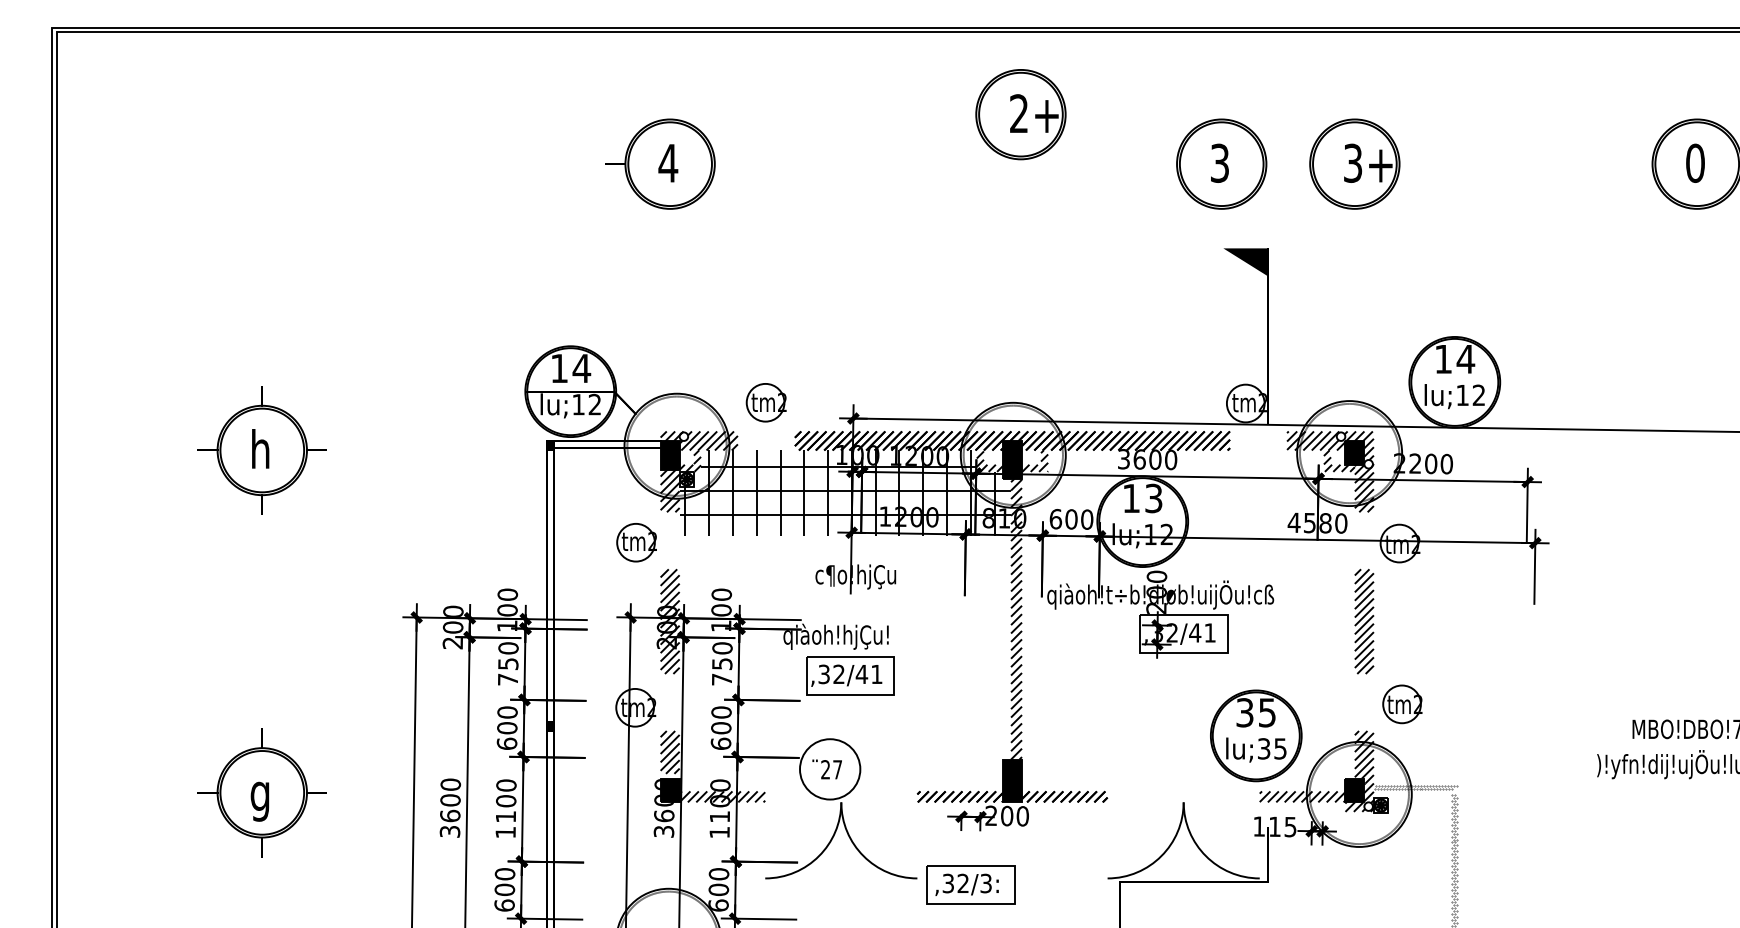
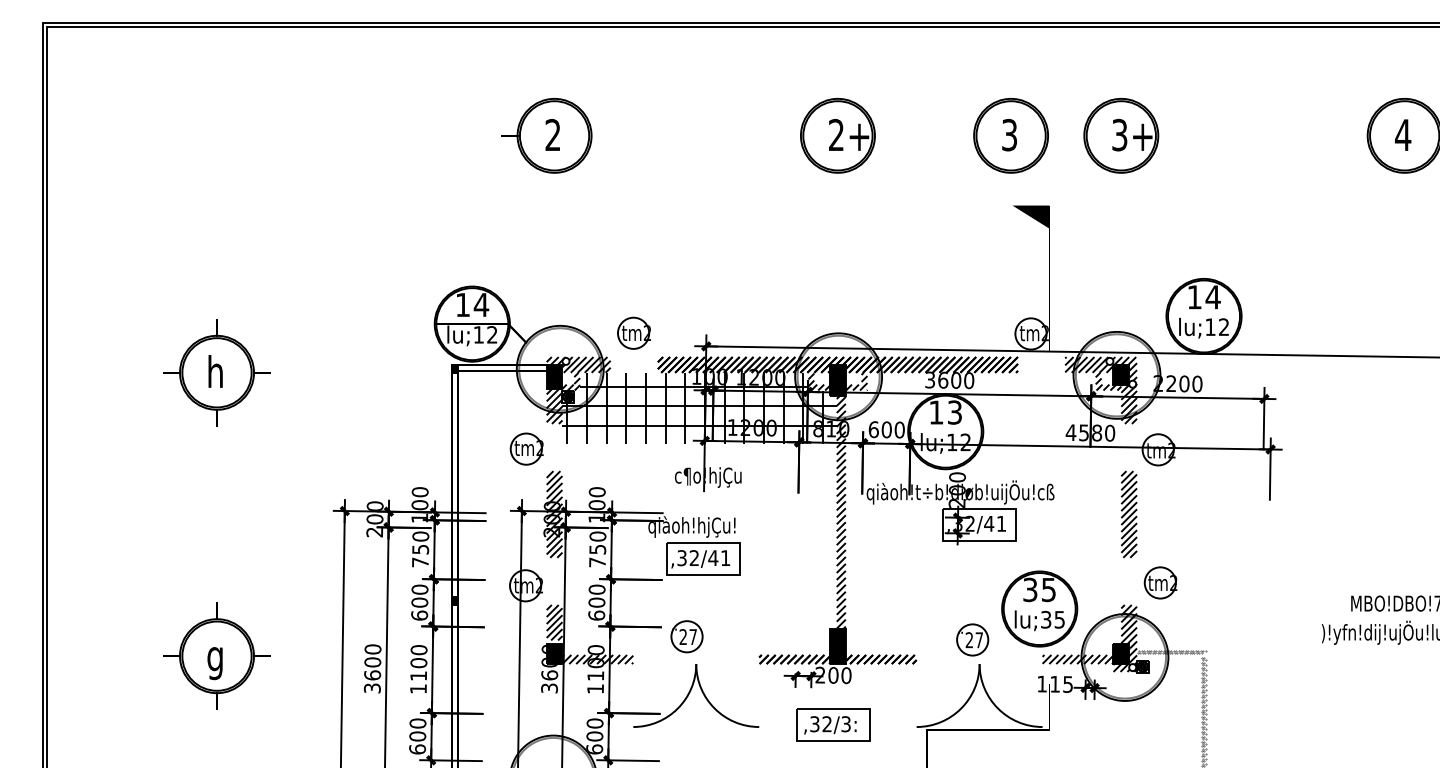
part: (1020, 114) -> (837, 135), moved
text: (667, 162) -> (552, 134), 4 -> 2
text: (1695, 162) -> (1403, 134), 0 -> 4
circle: (829, 769) -> (686, 636), size x0.62
part: (1175, 772) -> (972, 639), added
part: (970, 883) -> (833, 724), moved

